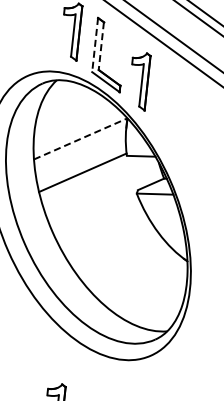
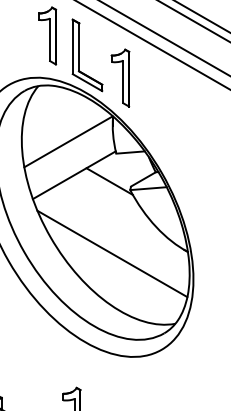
line: (94, 45) -> (72, 47), dashed -> solid
line: (101, 46) -> (79, 47), dashed -> solid
line: (80, 138) -> (68, 141), dashed -> solid
line: (117, 182) -> (109, 181), added
line: (112, 254) -> (112, 253), added

